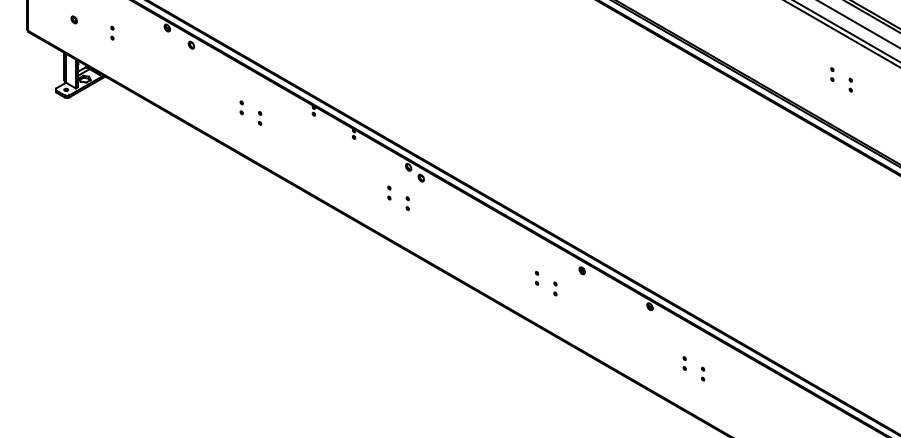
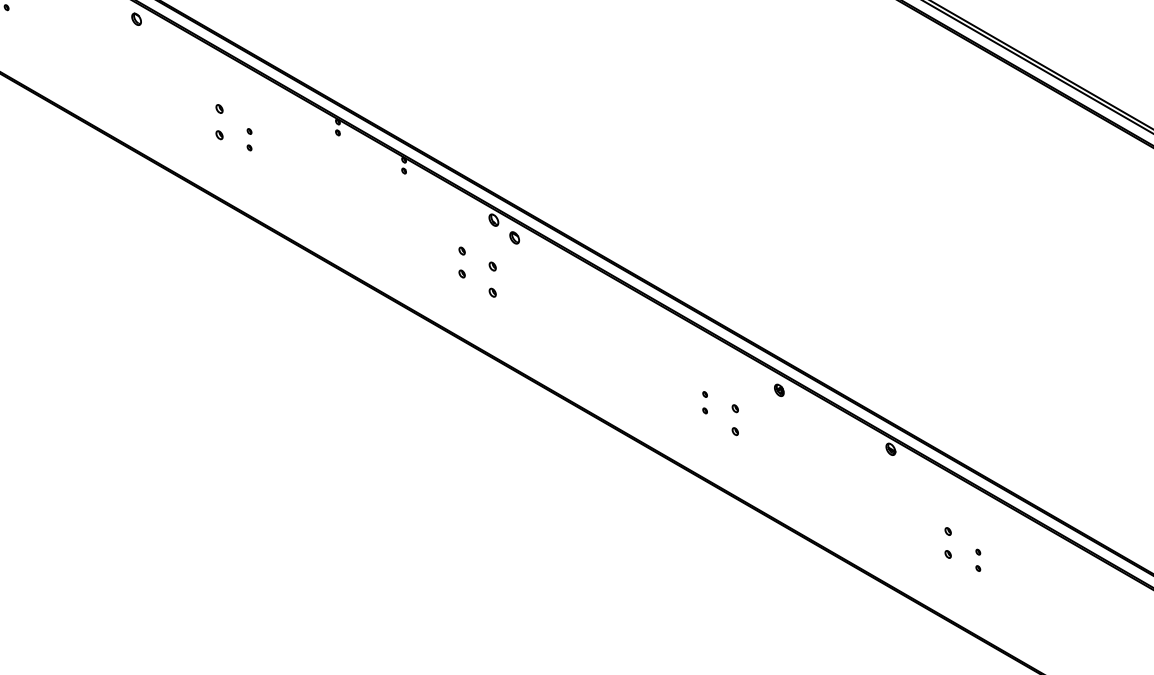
part: (241, 107) -> (218, 121), size x1.6
part: (389, 192) -> (462, 261), size x1.4
part: (407, 203) -> (492, 279), size x1.6
part: (555, 288) -> (735, 419), size x1.4
part: (684, 363) -> (947, 542), size x1.4

